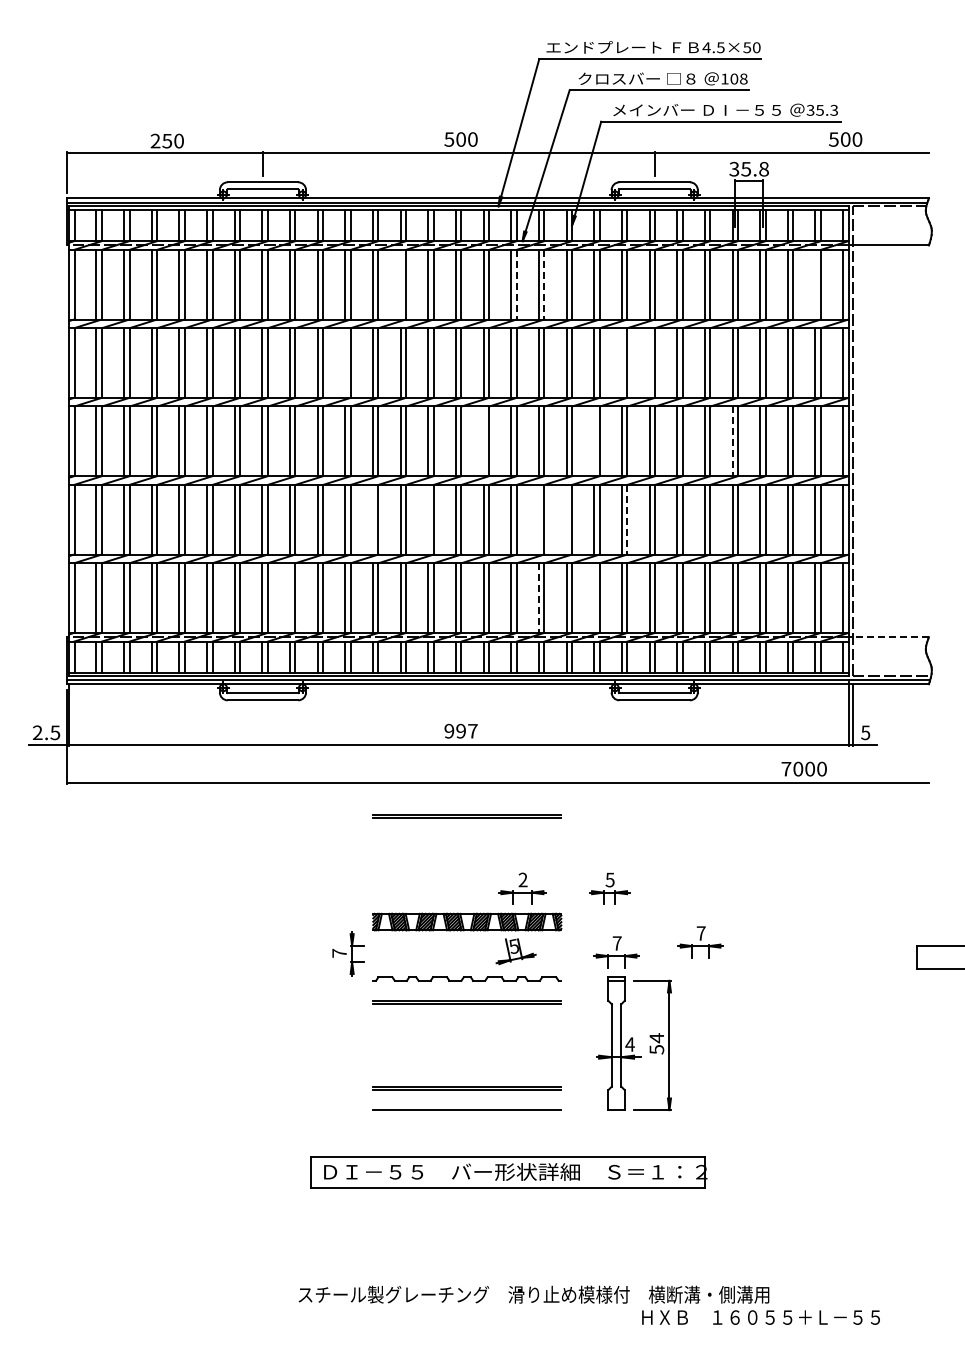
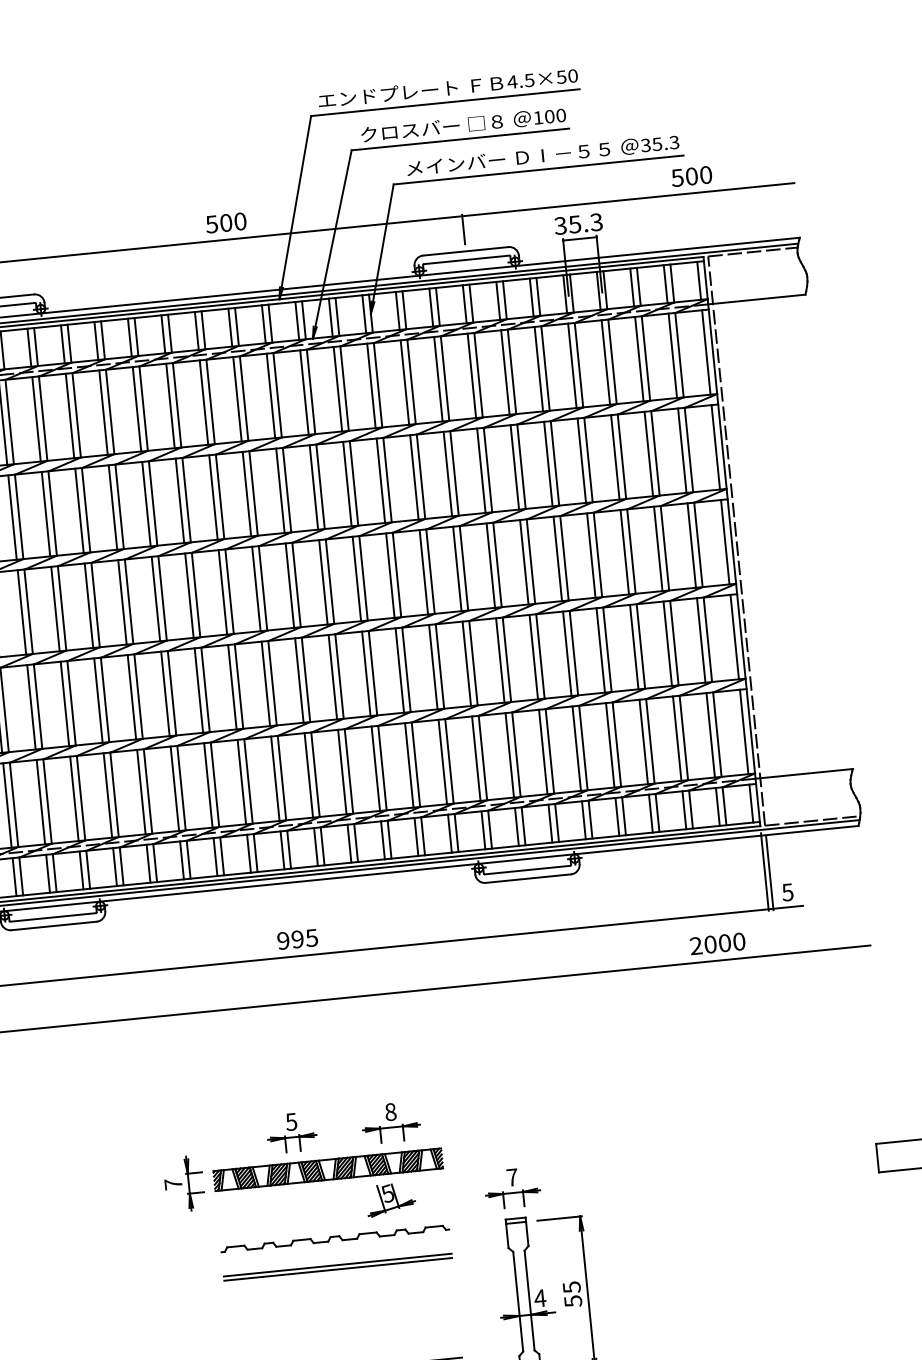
text: (743, 79) -> (560, 116), 108 -> 100
text: (763, 169) -> (595, 222), 35.8 -> 35.3
line: (400, 284) -> (170, 405), added
line: (516, 284) -> (310, 391), dashed -> solid
line: (544, 284) -> (344, 388), dashed -> solid
line: (815, 284) -> (672, 355), added
line: (345, 362) -> (113, 506), added
line: (621, 362) -> (447, 473), added
line: (649, 362) -> (481, 470), added
line: (483, 441) -> (289, 585), added
line: (594, 441) -> (424, 572), added
line: (732, 441) -> (591, 555), dashed -> solid
line: (372, 519) -> (164, 693), added
line: (428, 519) -> (232, 686), added
line: (538, 519) -> (365, 673), added
line: (566, 519) -> (399, 670), added
line: (627, 519) -> (473, 662), dashed -> solid
line: (290, 597) -> (74, 798), added
line: (594, 597) -> (443, 761), added
line: (538, 598) -> (375, 769), dashed -> solid
line: (888, 637) -> (803, 774), dashed -> solid
text: (472, 731) -> (311, 938), 997 -> 995
text: (786, 768) -> (696, 945), 7000 -> 2000
line: (466, 815) -> (314, 1040), removed
text: (522, 879) -> (389, 1111), 2 -> 8
part: (609, 888) -> (291, 1132), moved
part: (700, 942) -> (613, 1166), removed
part: (348, 953) -> (184, 1183), moved
text: (656, 1038) -> (571, 1287), 54 -> 55

